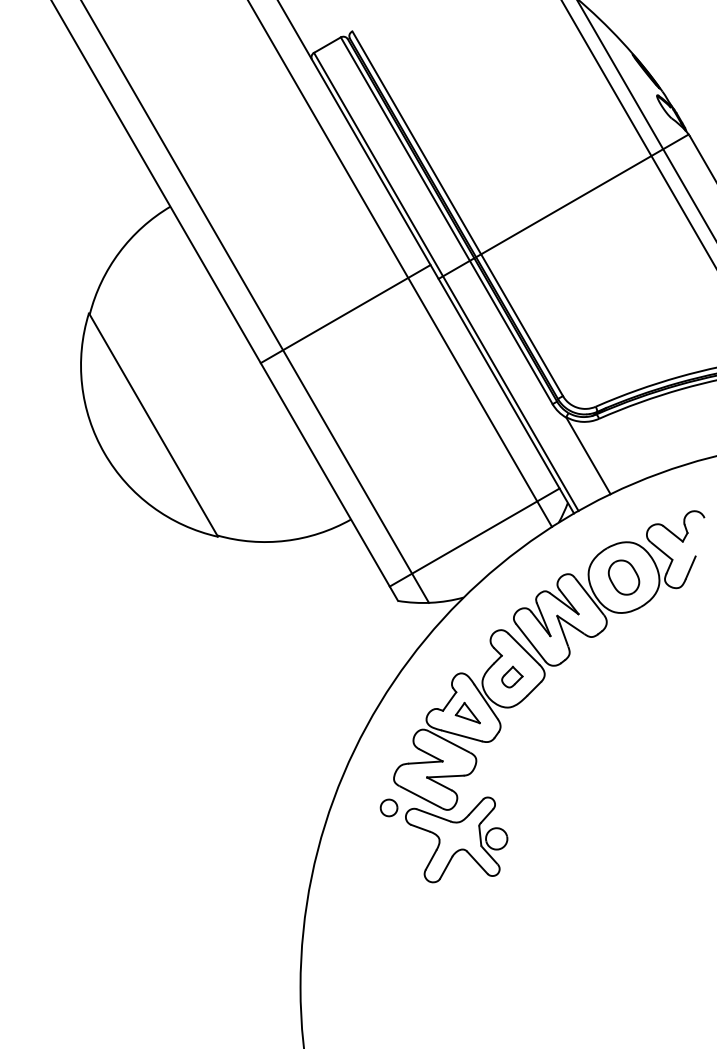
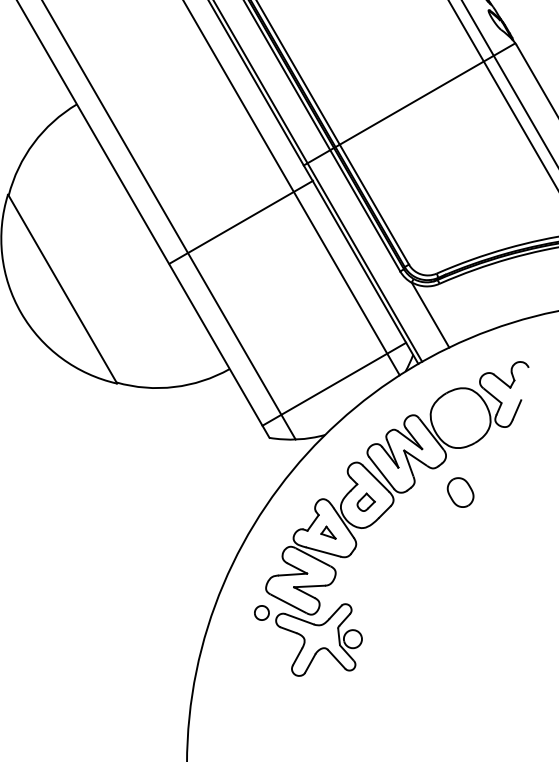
line: (345, 314) -> (241, 222), moved
part: (623, 577) -> (460, 492), moved
part: (467, 712) -> (328, 532), size x0.7

